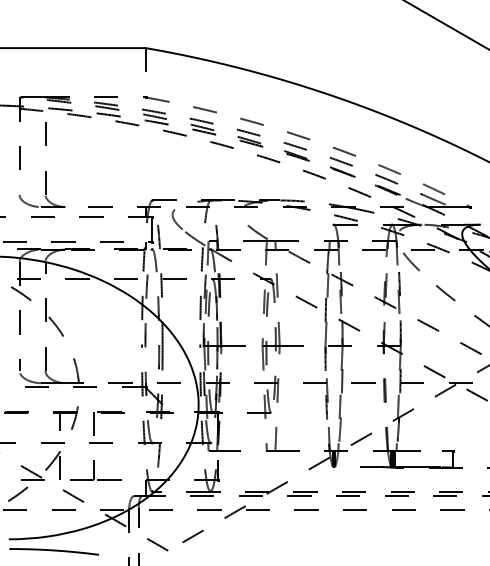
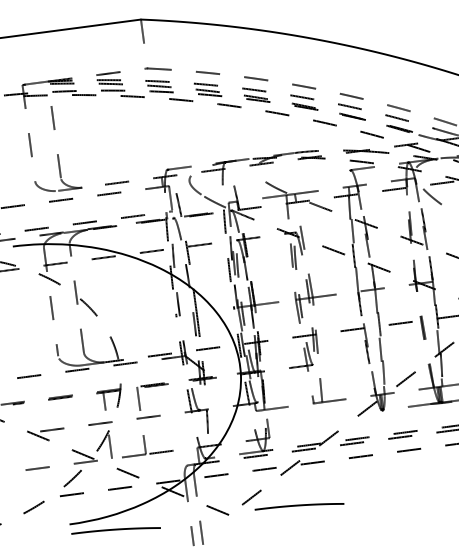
curve: (238, 551) -> (298, 506), added

